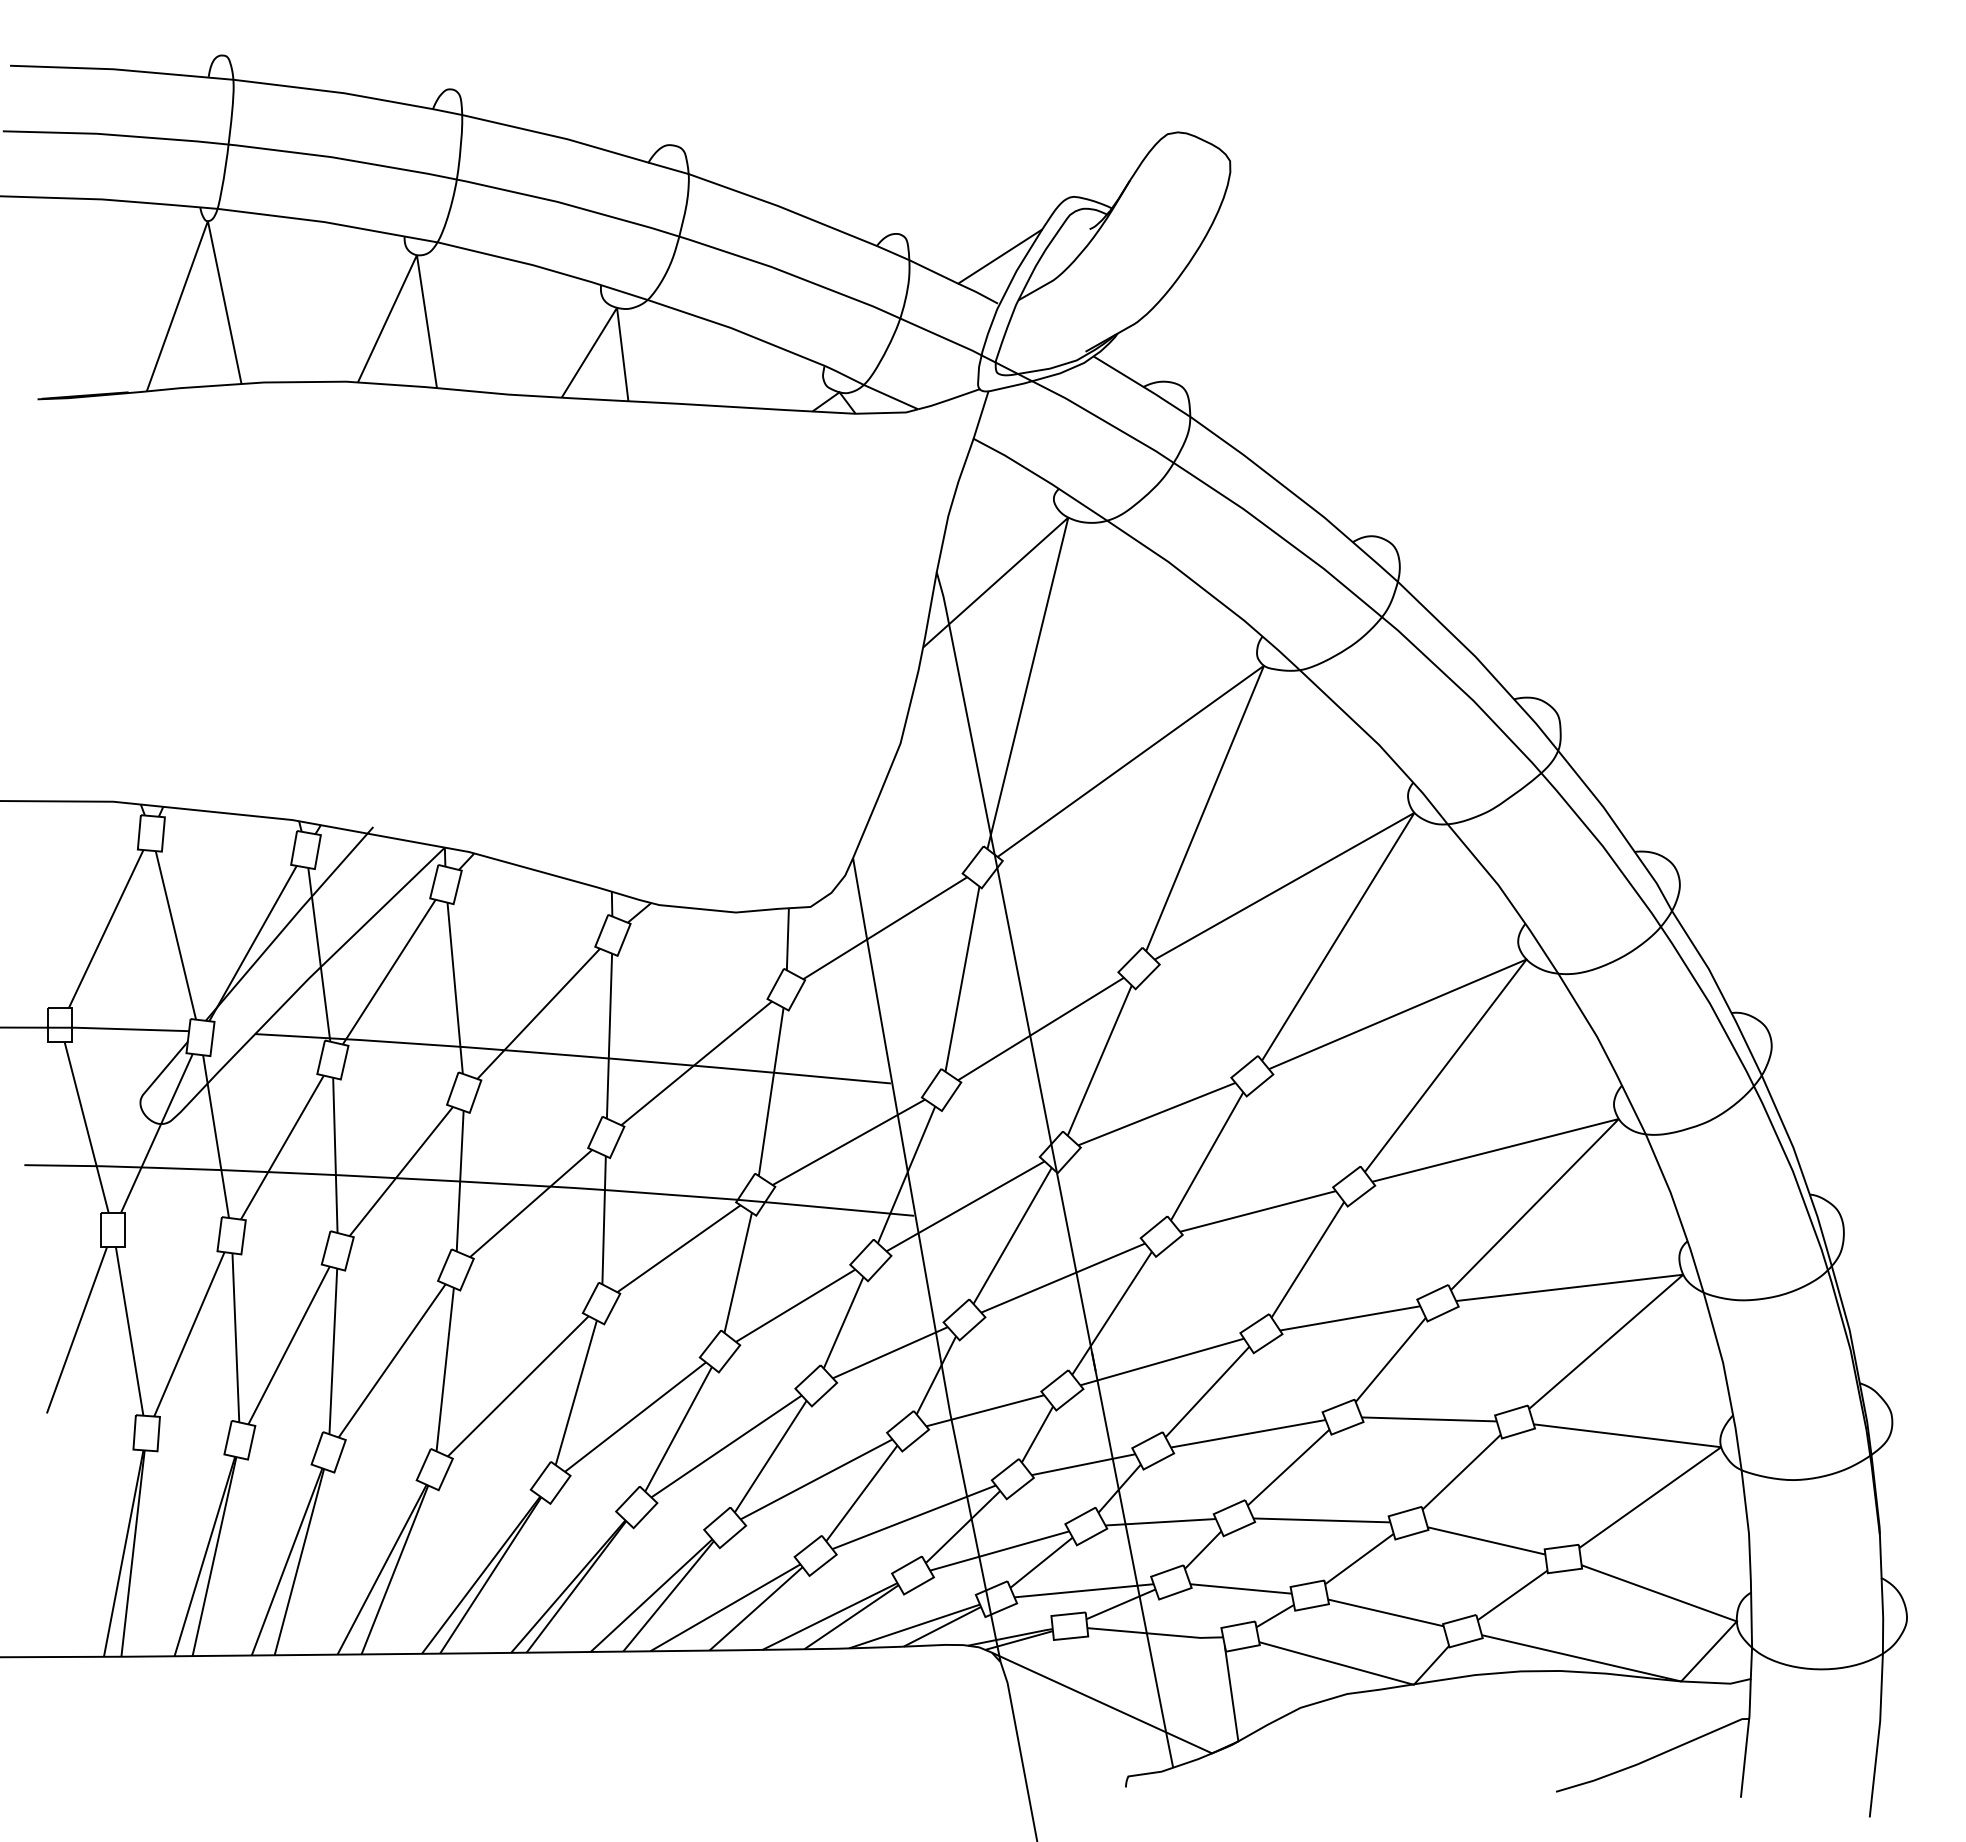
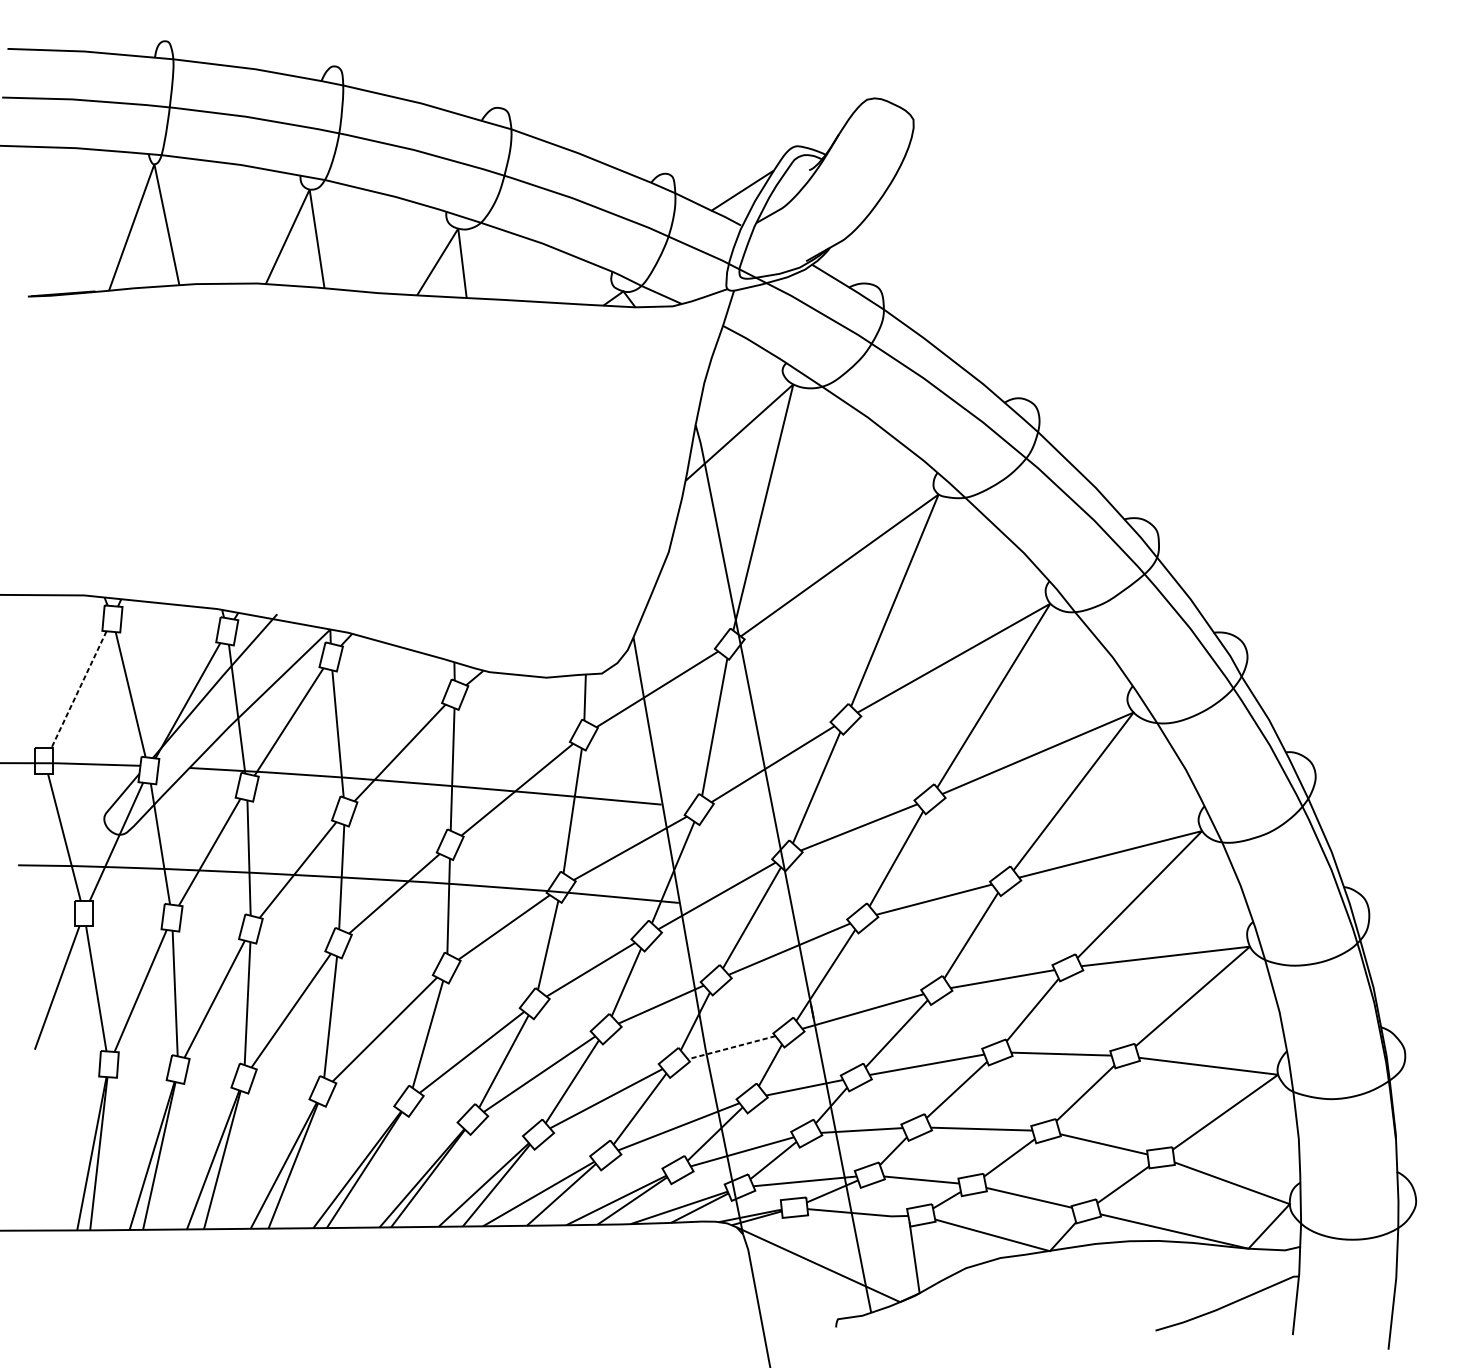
line: (106, 929) -> (79, 690), solid -> dashed
line: (985, 1410) -> (731, 1047), solid -> dashed

